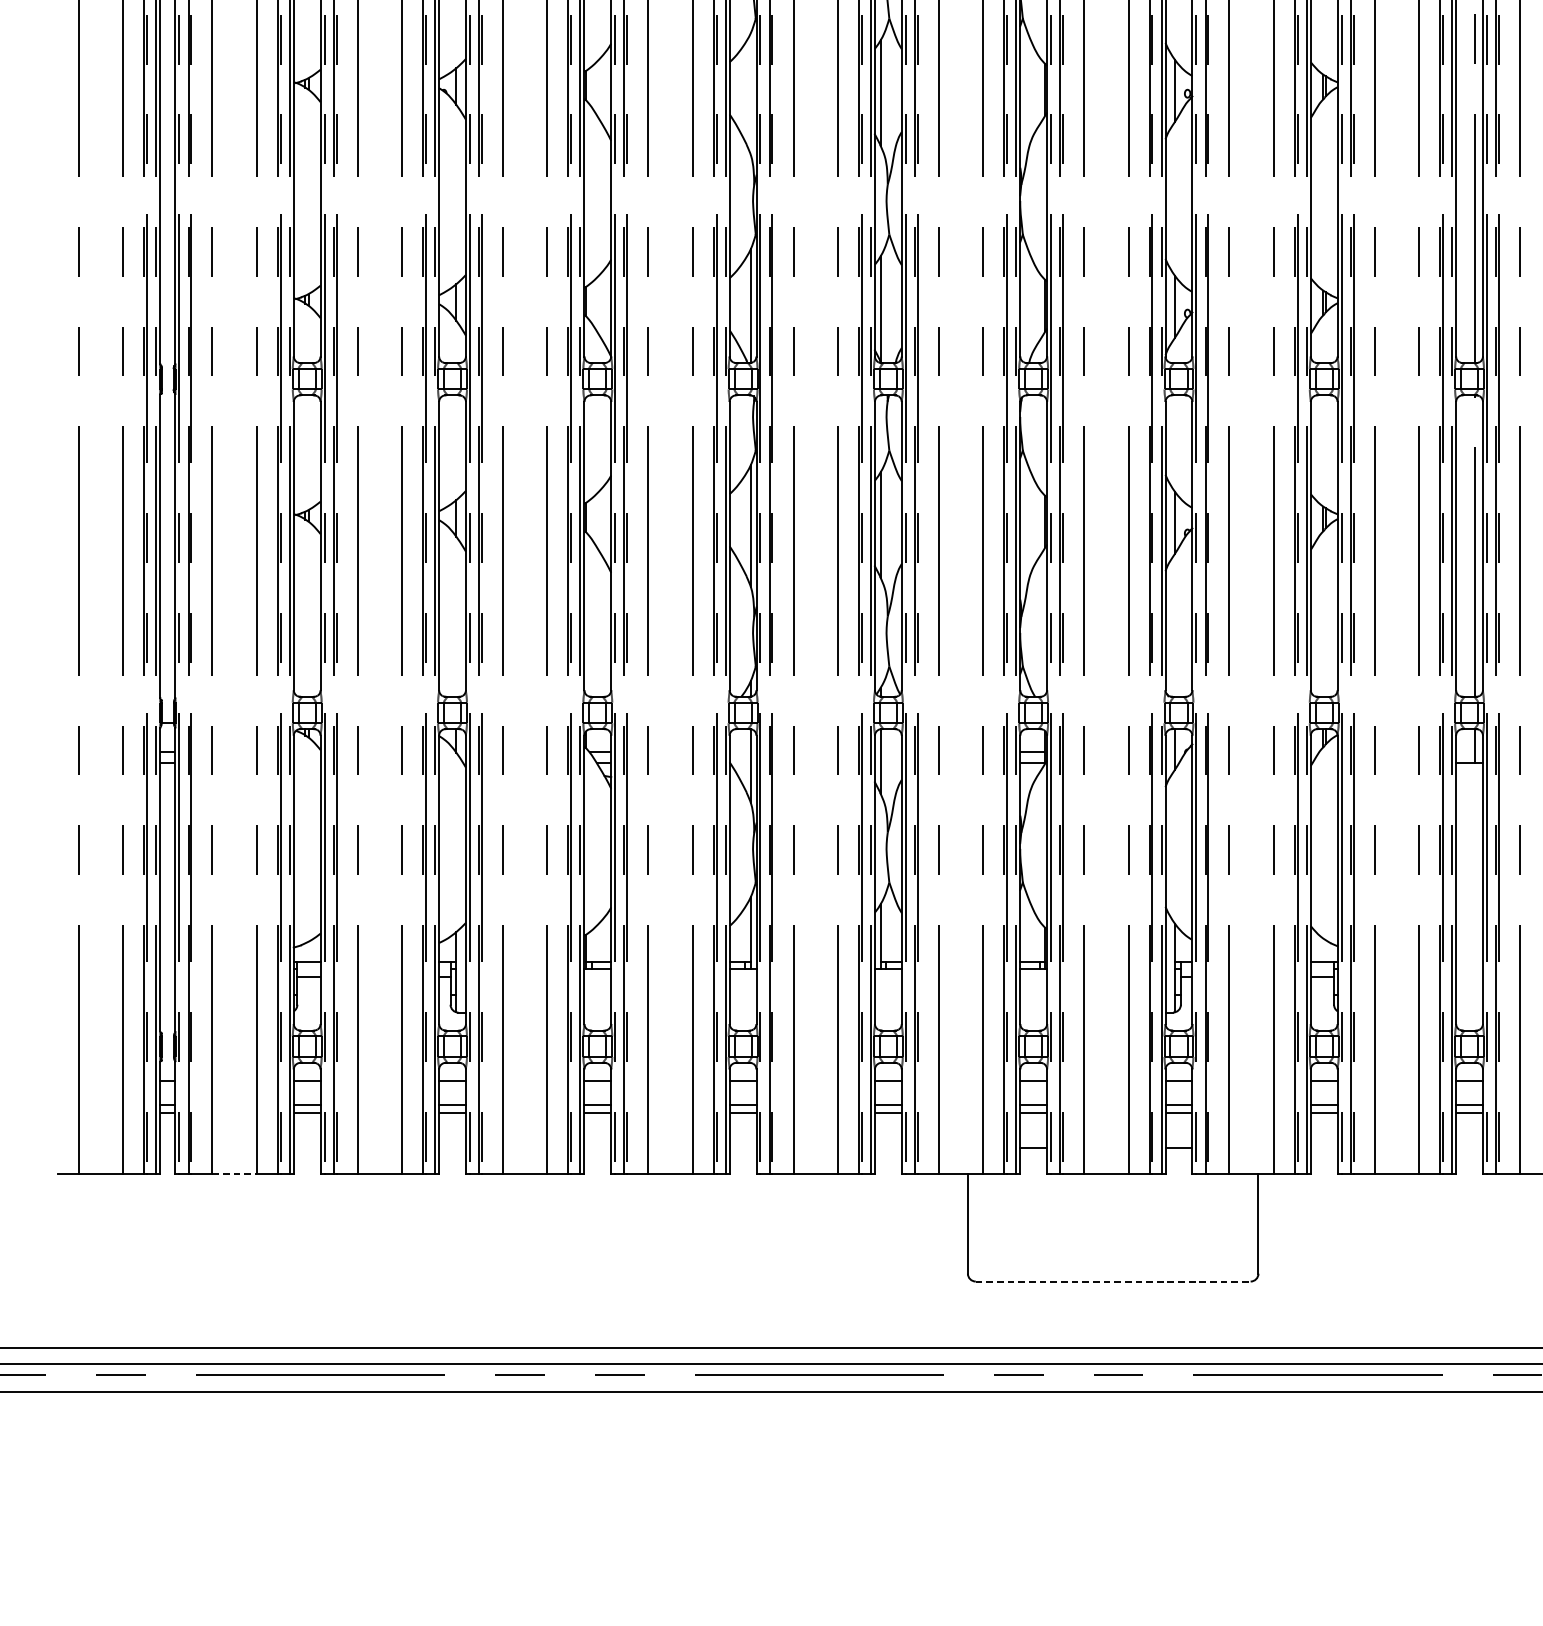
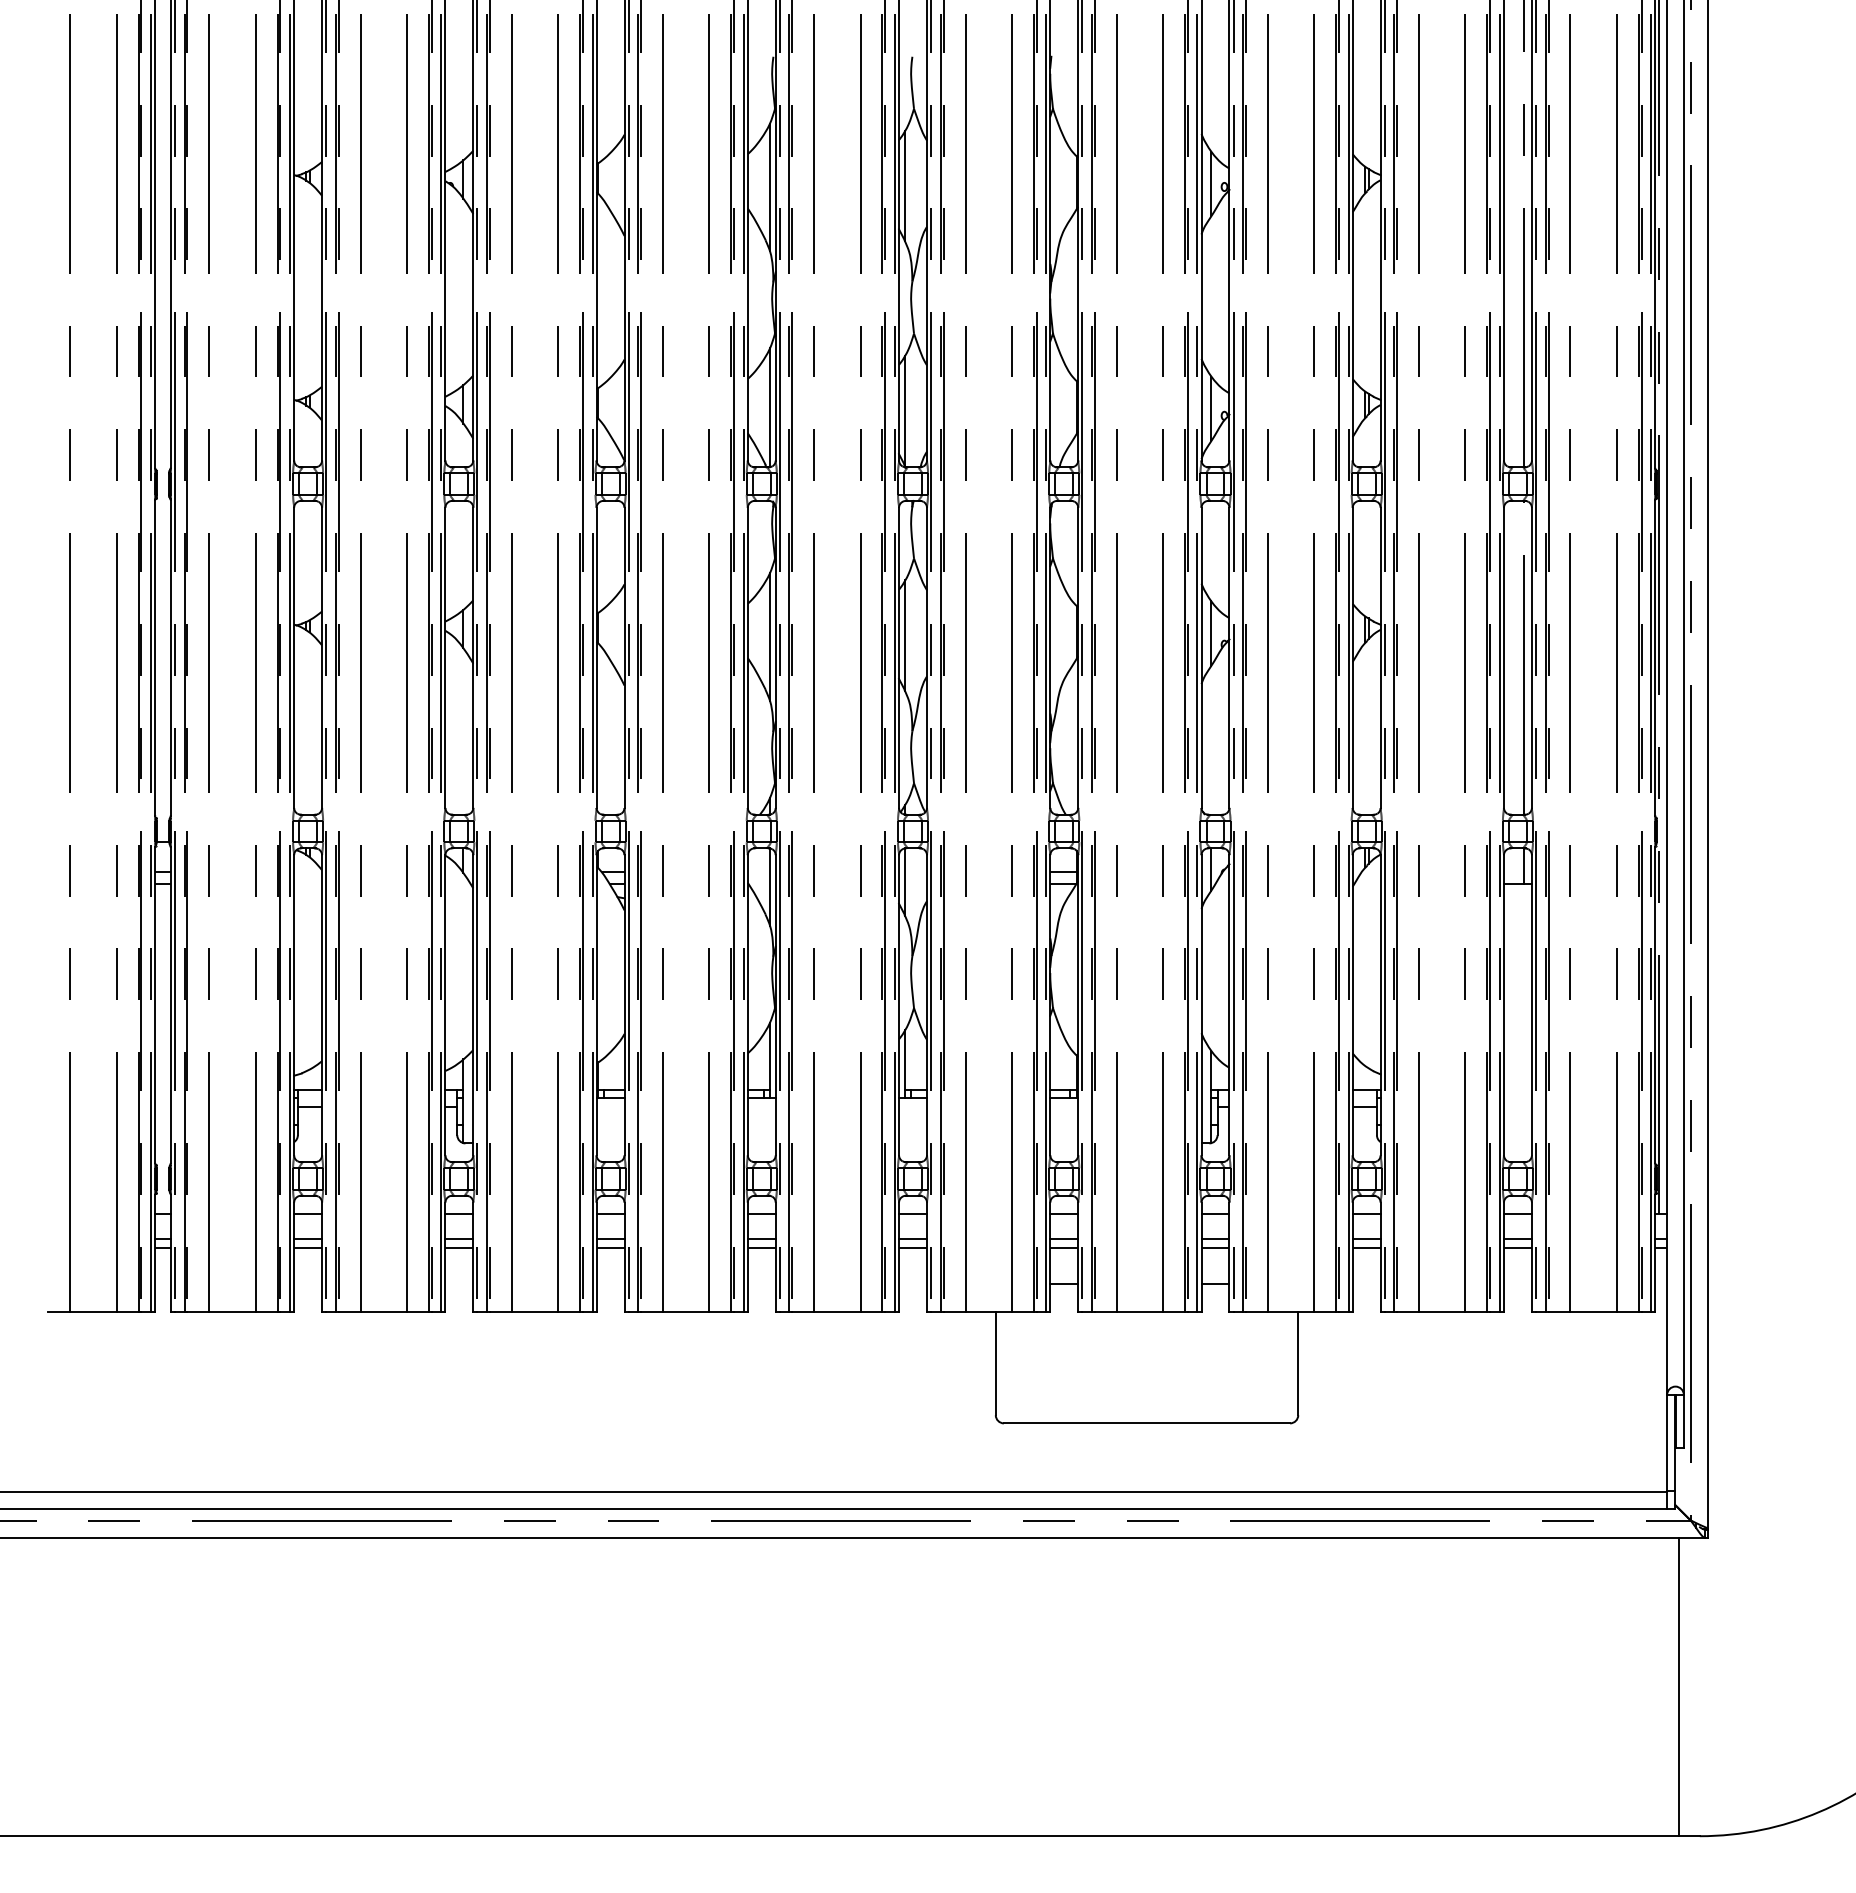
line: (750, 94) -> (769, 187), added
line: (234, 1174) -> (232, 1311), dashed -> solid
line: (1113, 1281) -> (1147, 1423), dashed -> solid

